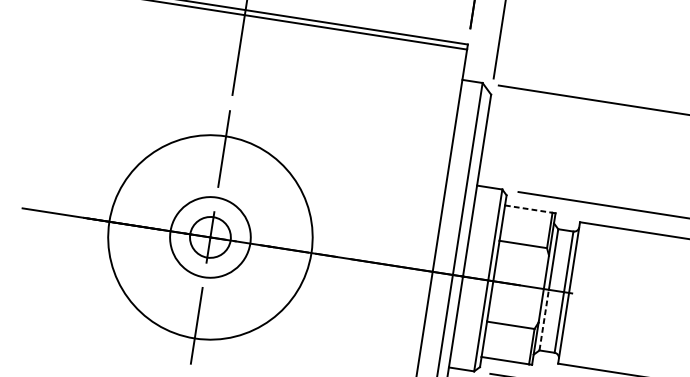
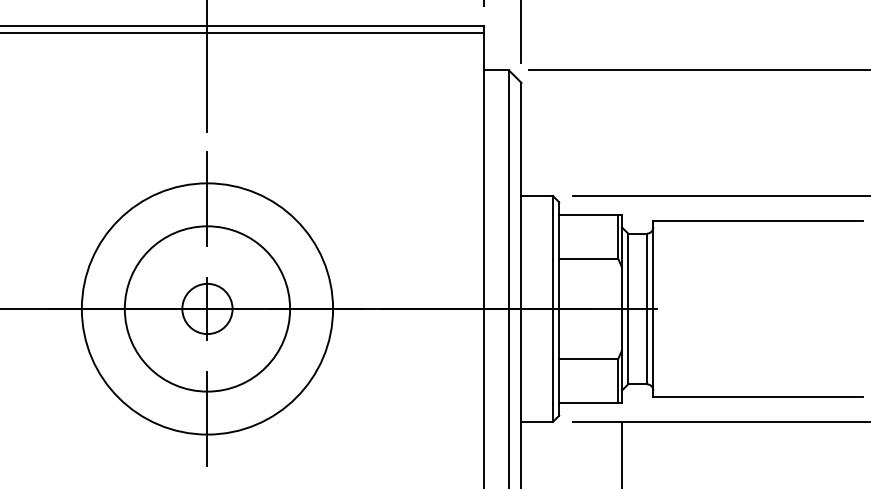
line: (528, 208) -> (588, 214), dashed -> solid
circle: (210, 237) -> (207, 308), size x1.67
line: (544, 320) -> (628, 346), dashed -> solid

